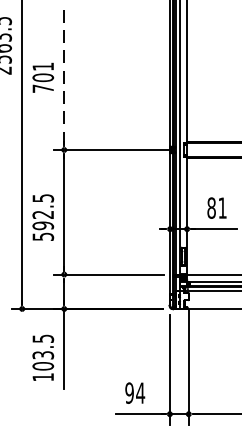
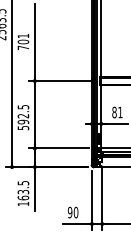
line: (63, 74) -> (34, 40), dashed -> solid
text: (41, 365) -> (22, 197), 103.5 -> 163.5
text: (139, 392) -> (75, 212), 94 -> 90

